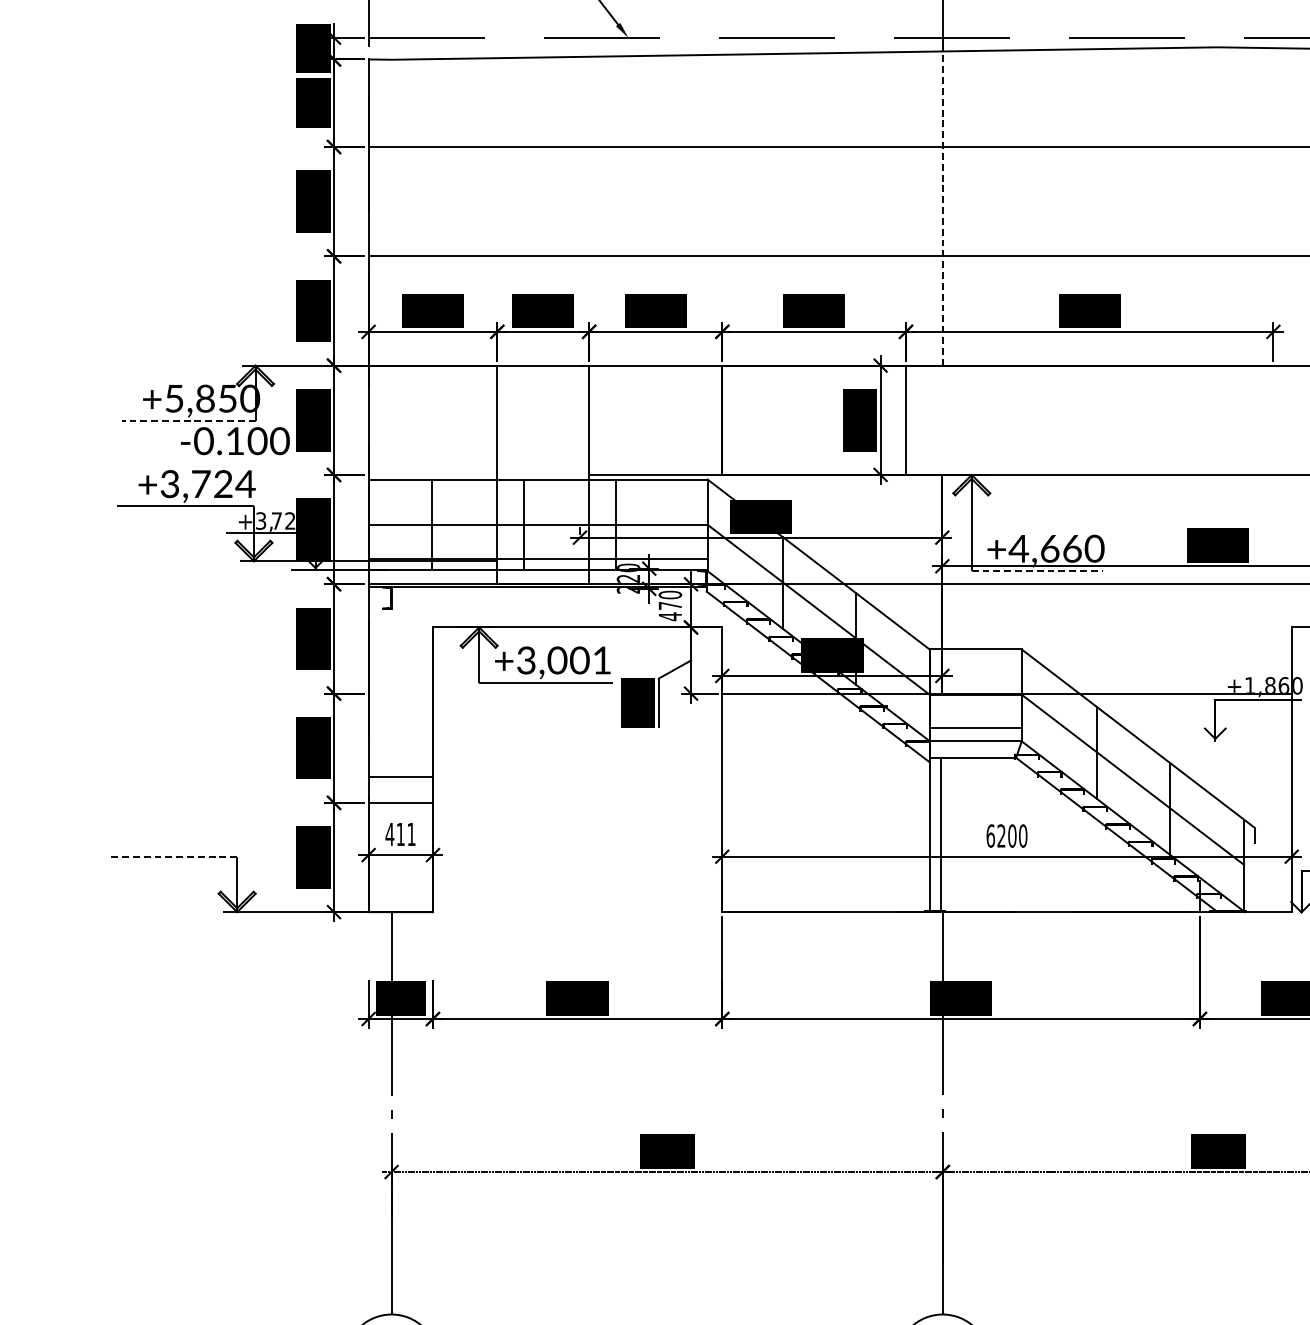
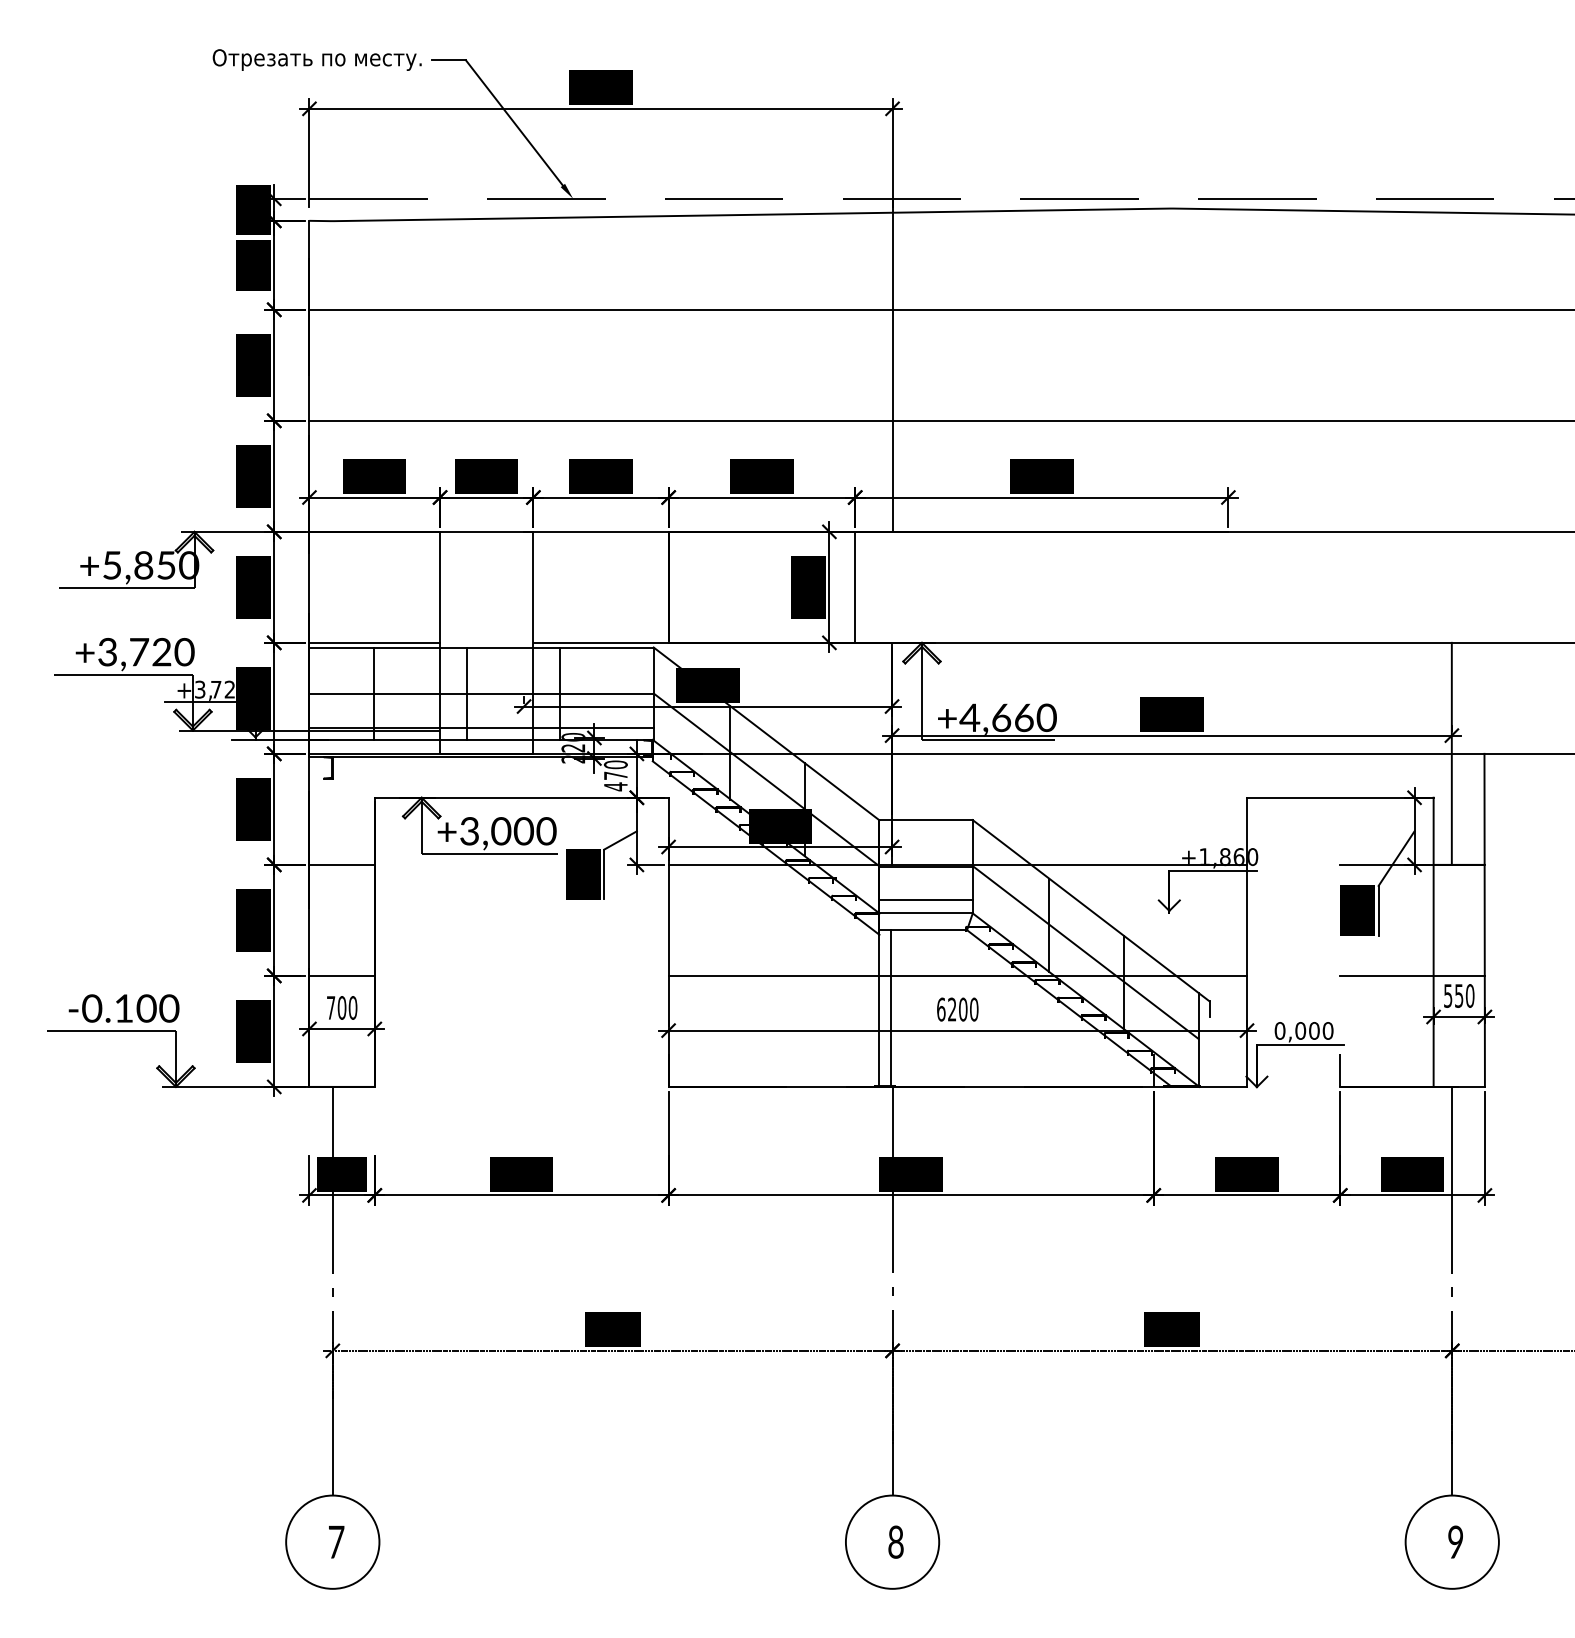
line: (942, 201) -> (892, 365), dashed -> solid
line: (188, 420) -> (126, 587), dashed -> solid
text: (234, 441) -> (123, 1008), moved
line: (432, 474) -> (374, 642), added
text: (244, 483) -> (183, 651), +3,724 -> +3,720
line: (1037, 571) -> (988, 740), dashed -> solid
text: (602, 660) -> (546, 831), +3,001 -> +3,000
line: (400, 776) -> (341, 864), moved
line: (1006, 802) -> (957, 975), added
text: (400, 833) -> (341, 1007), 411 -> 700
line: (173, 856) -> (111, 1030), dashed -> solid

